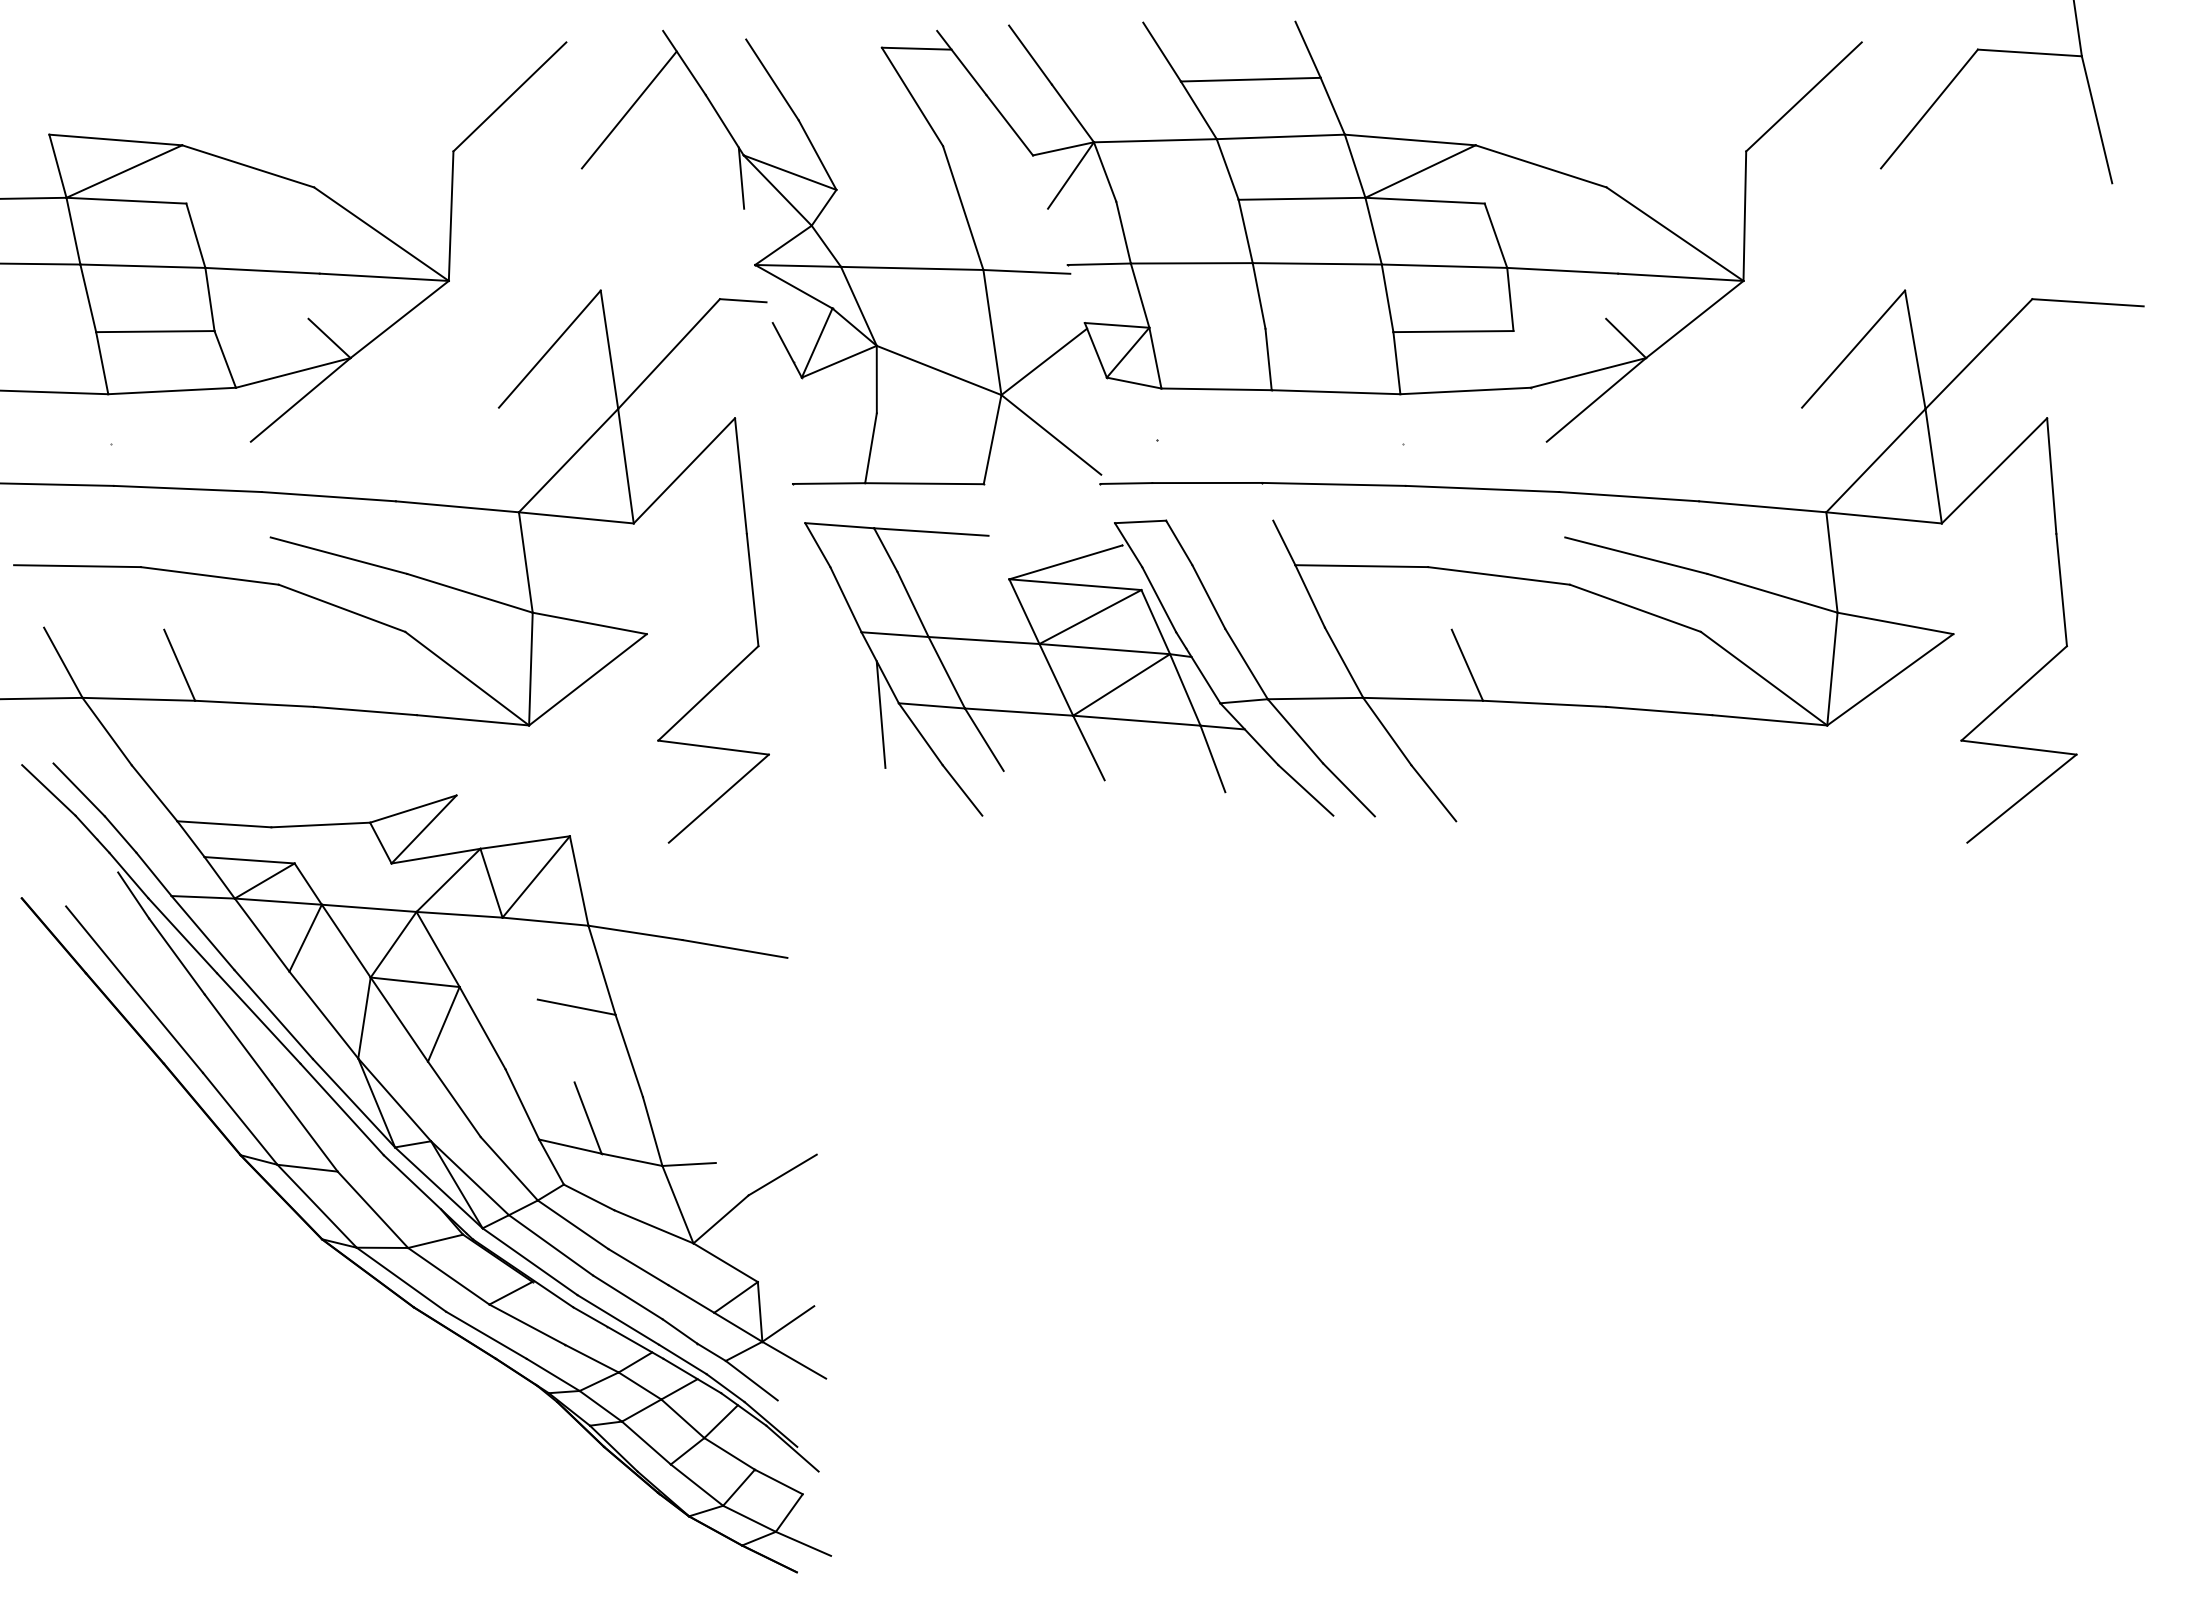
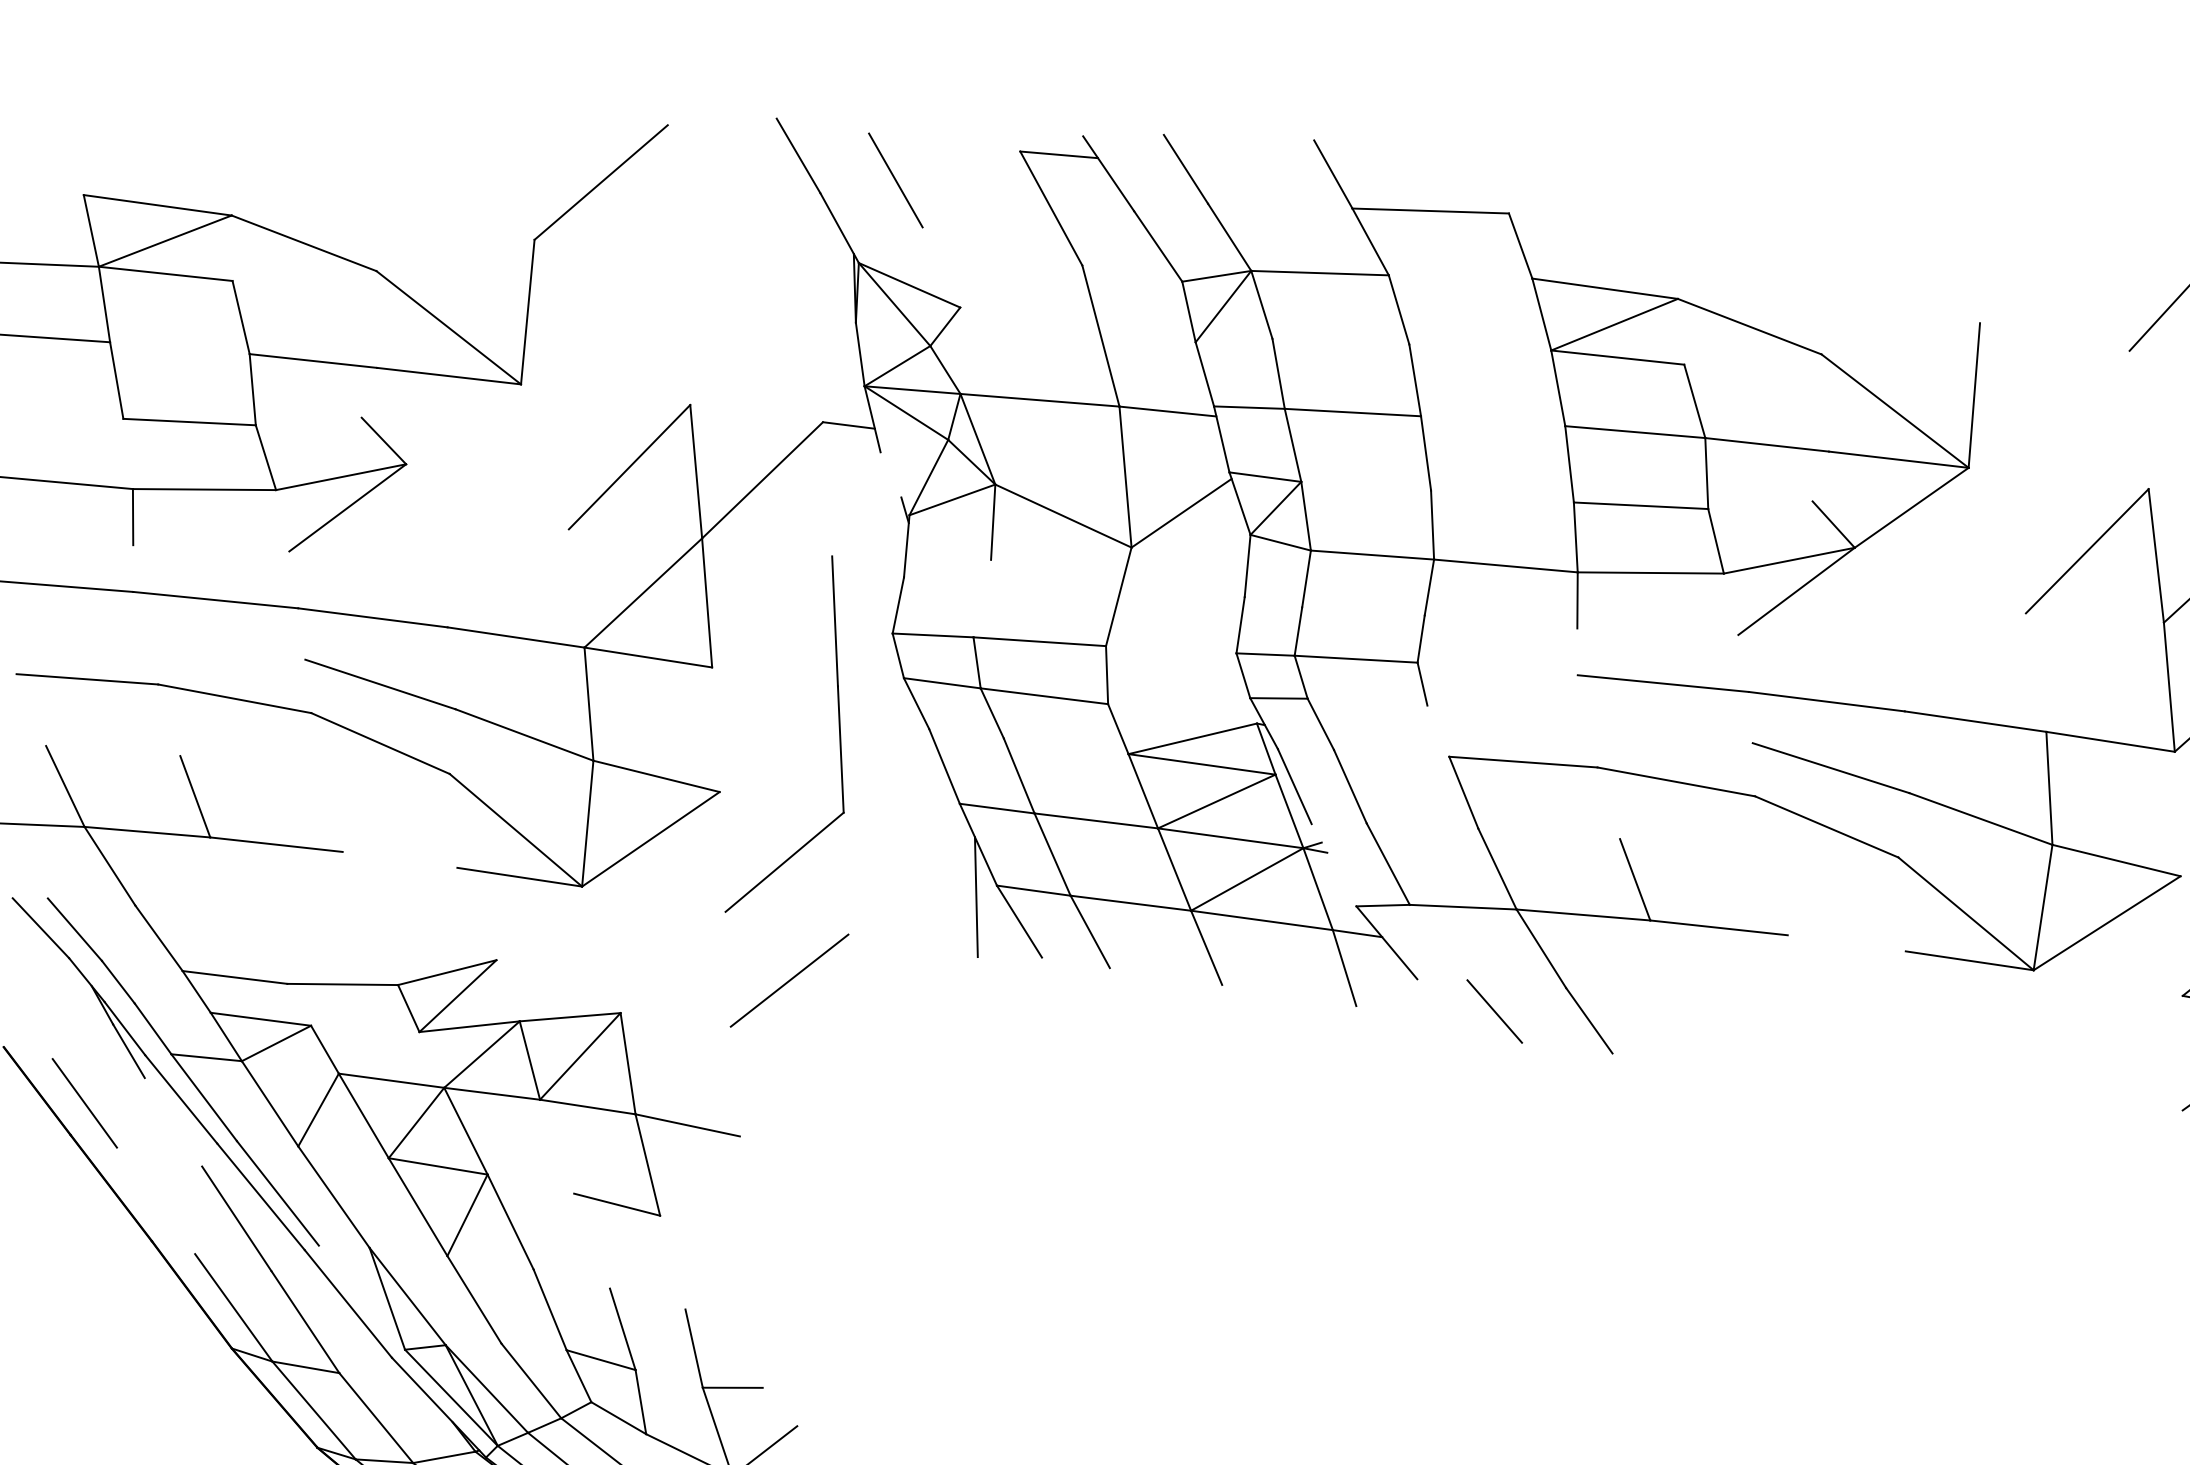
line: (1307, 49) -> (1496, 180), removed
line: (1803, 96) -> (2047, 265), removed
line: (628, 109) -> (732, 204), removed
line: (1280, 136) -> (1460, 276), removed
line: (817, 154) -> (941, 266), removed
line: (1301, 198) -> (1479, 347), removed
line: (1316, 263) -> (1492, 420), removed
line: (142, 265) -> (179, 347), removed
line: (399, 319) -> (463, 424), removed
line: (786, 350) -> (894, 483), removed
line: (102, 363) -> (128, 454), removed
line: (1051, 434) -> (1184, 594), removed
line: (870, 448) -> (981, 598), removed
line: (1875, 460) -> (2104, 677), removed
line: (684, 470) -> (772, 611), removed
line: (1333, 483) -> (1497, 667), removed
line: (1284, 542) -> (1438, 730), removed
line: (1198, 667) -> (1334, 864), removed
line: (364, 710) -> (399, 859), removed
line: (1659, 710) -> (1847, 942), removed
line: (1295, 731) -> (1438, 942), removed
line: (713, 747) -> (786, 923), removed
line: (962, 790) -> (1062, 987), removed
line: (1305, 790) -> (1446, 1009), removed
line: (277, 901) -> (289, 1067), removed
line: (734, 948) -> (797, 1149), removed
line: (176, 956) -> (172, 1122), removed
line: (364, 1017) -> (379, 1202), removed
line: (165, 1027) -> (156, 1200), removed
line: (628, 1055) -> (671, 1262), removed
line: (353, 1103) -> (361, 1297), removed
line: (631, 1159) -> (668, 1378), removed
line: (782, 1174) -> (836, 1405), removed

